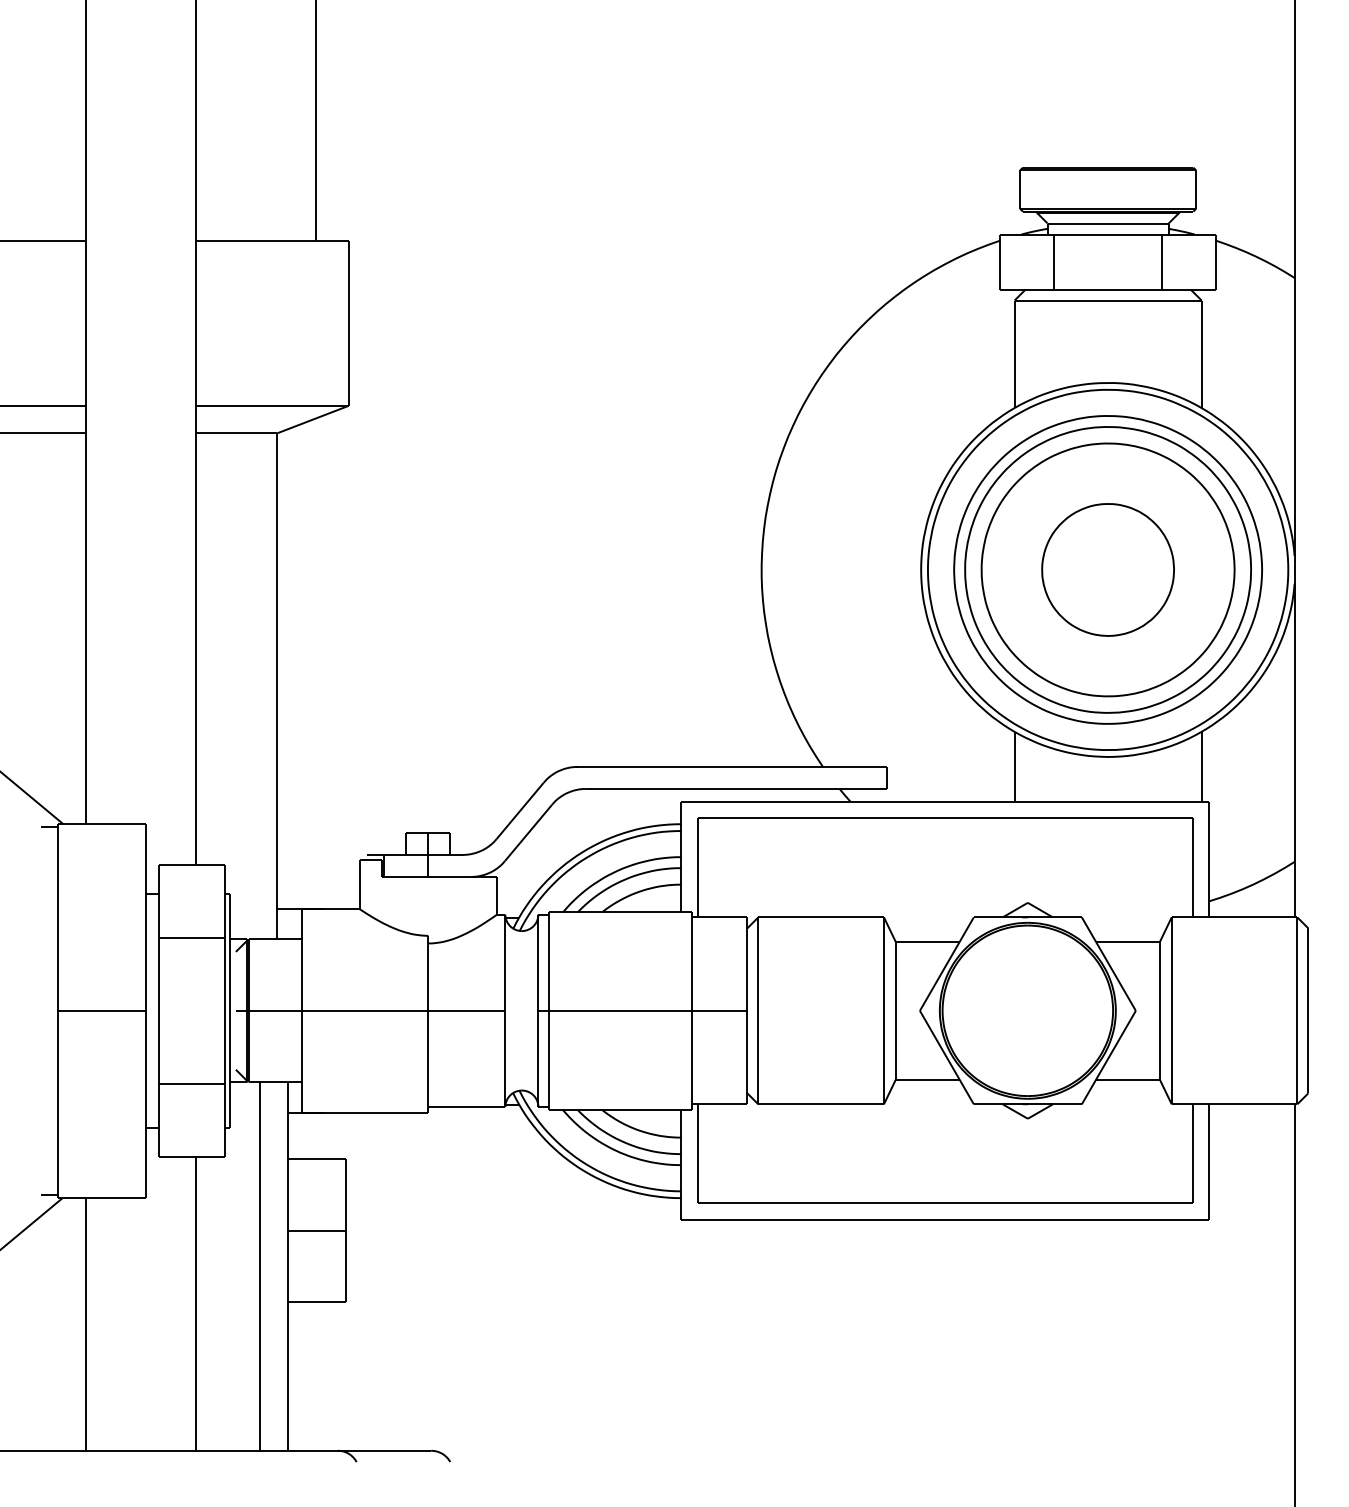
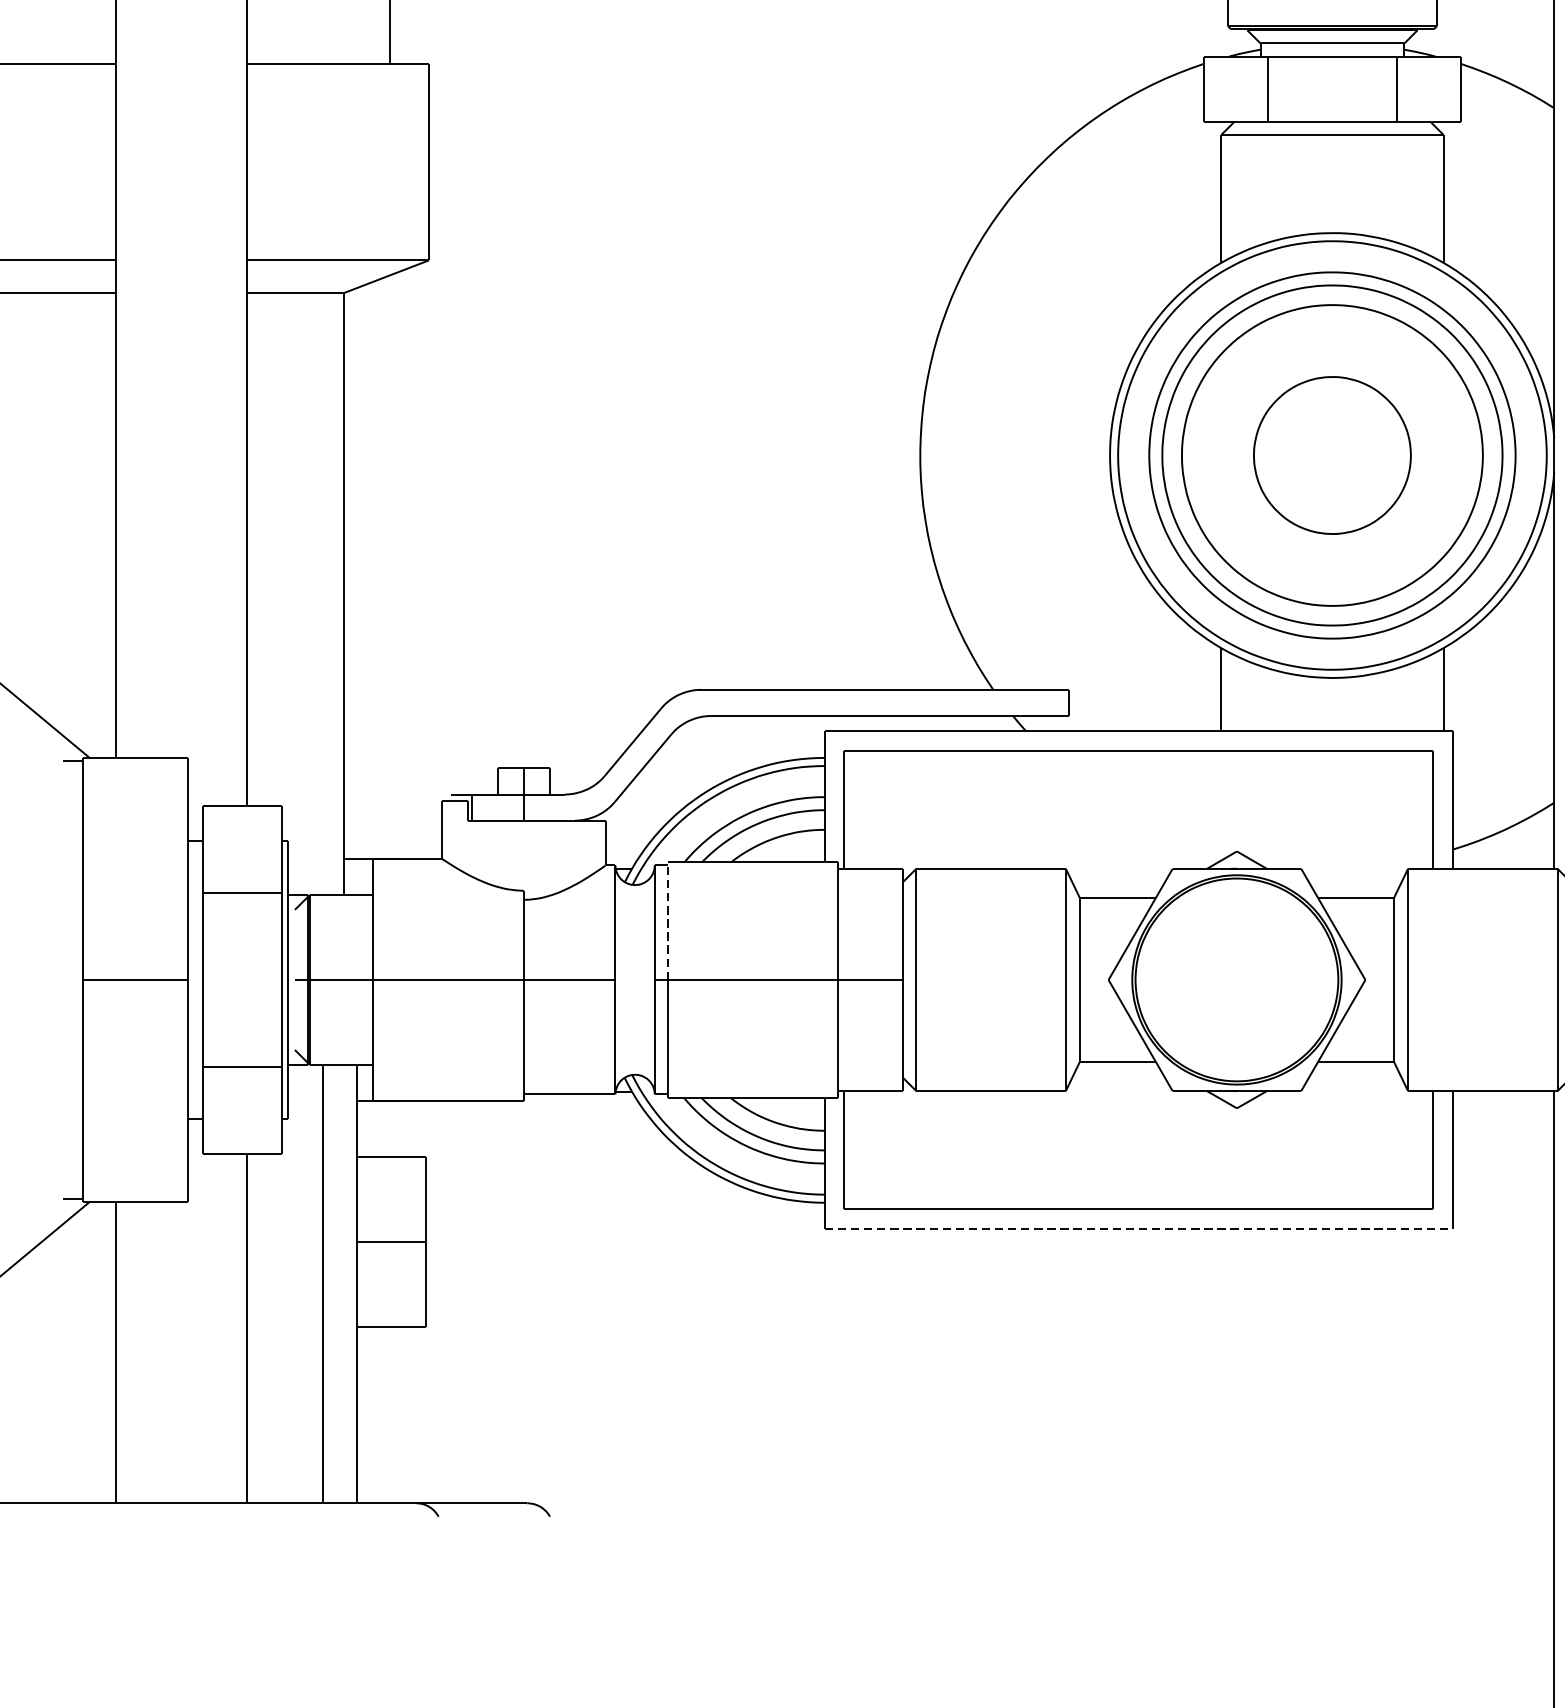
line: (549, 960) -> (667, 920), solid -> dashed
line: (945, 1219) -> (1139, 1228), solid -> dashed

